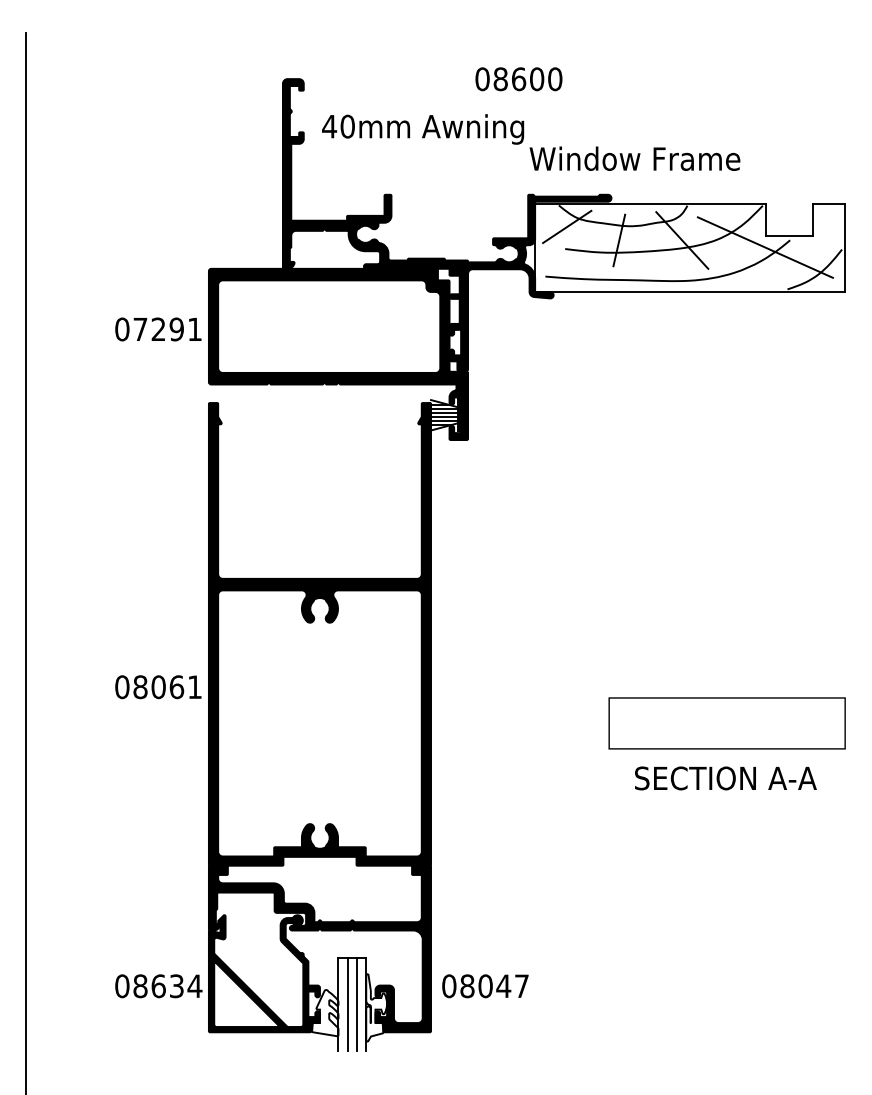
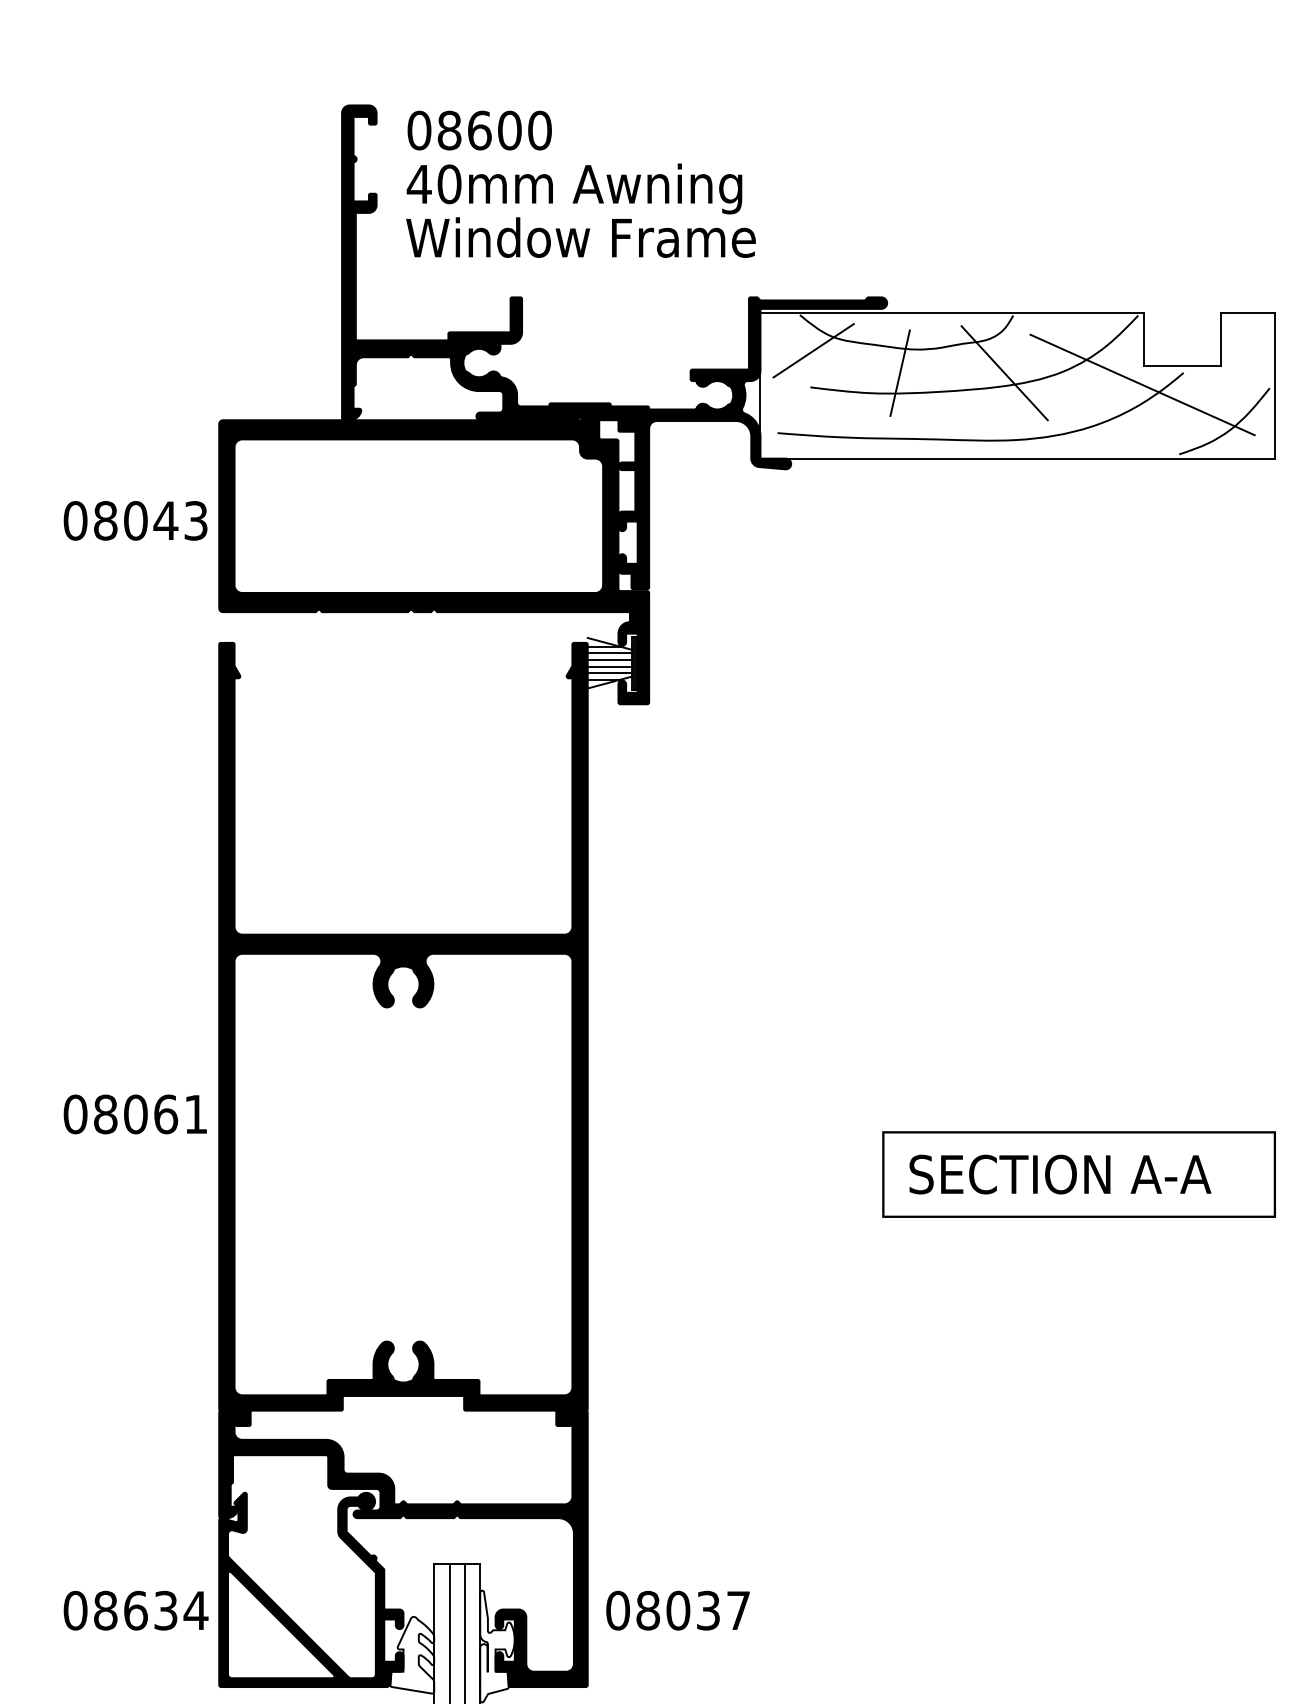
text: (518, 79) -> (479, 130), moved
text: (634, 158) -> (580, 237), moved
text: (167, 329) -> (150, 520), 07291 -> 08043
text: (725, 778) -> (1059, 1174), moved
text: (503, 986) -> (708, 1611), 08047 -> 08037

